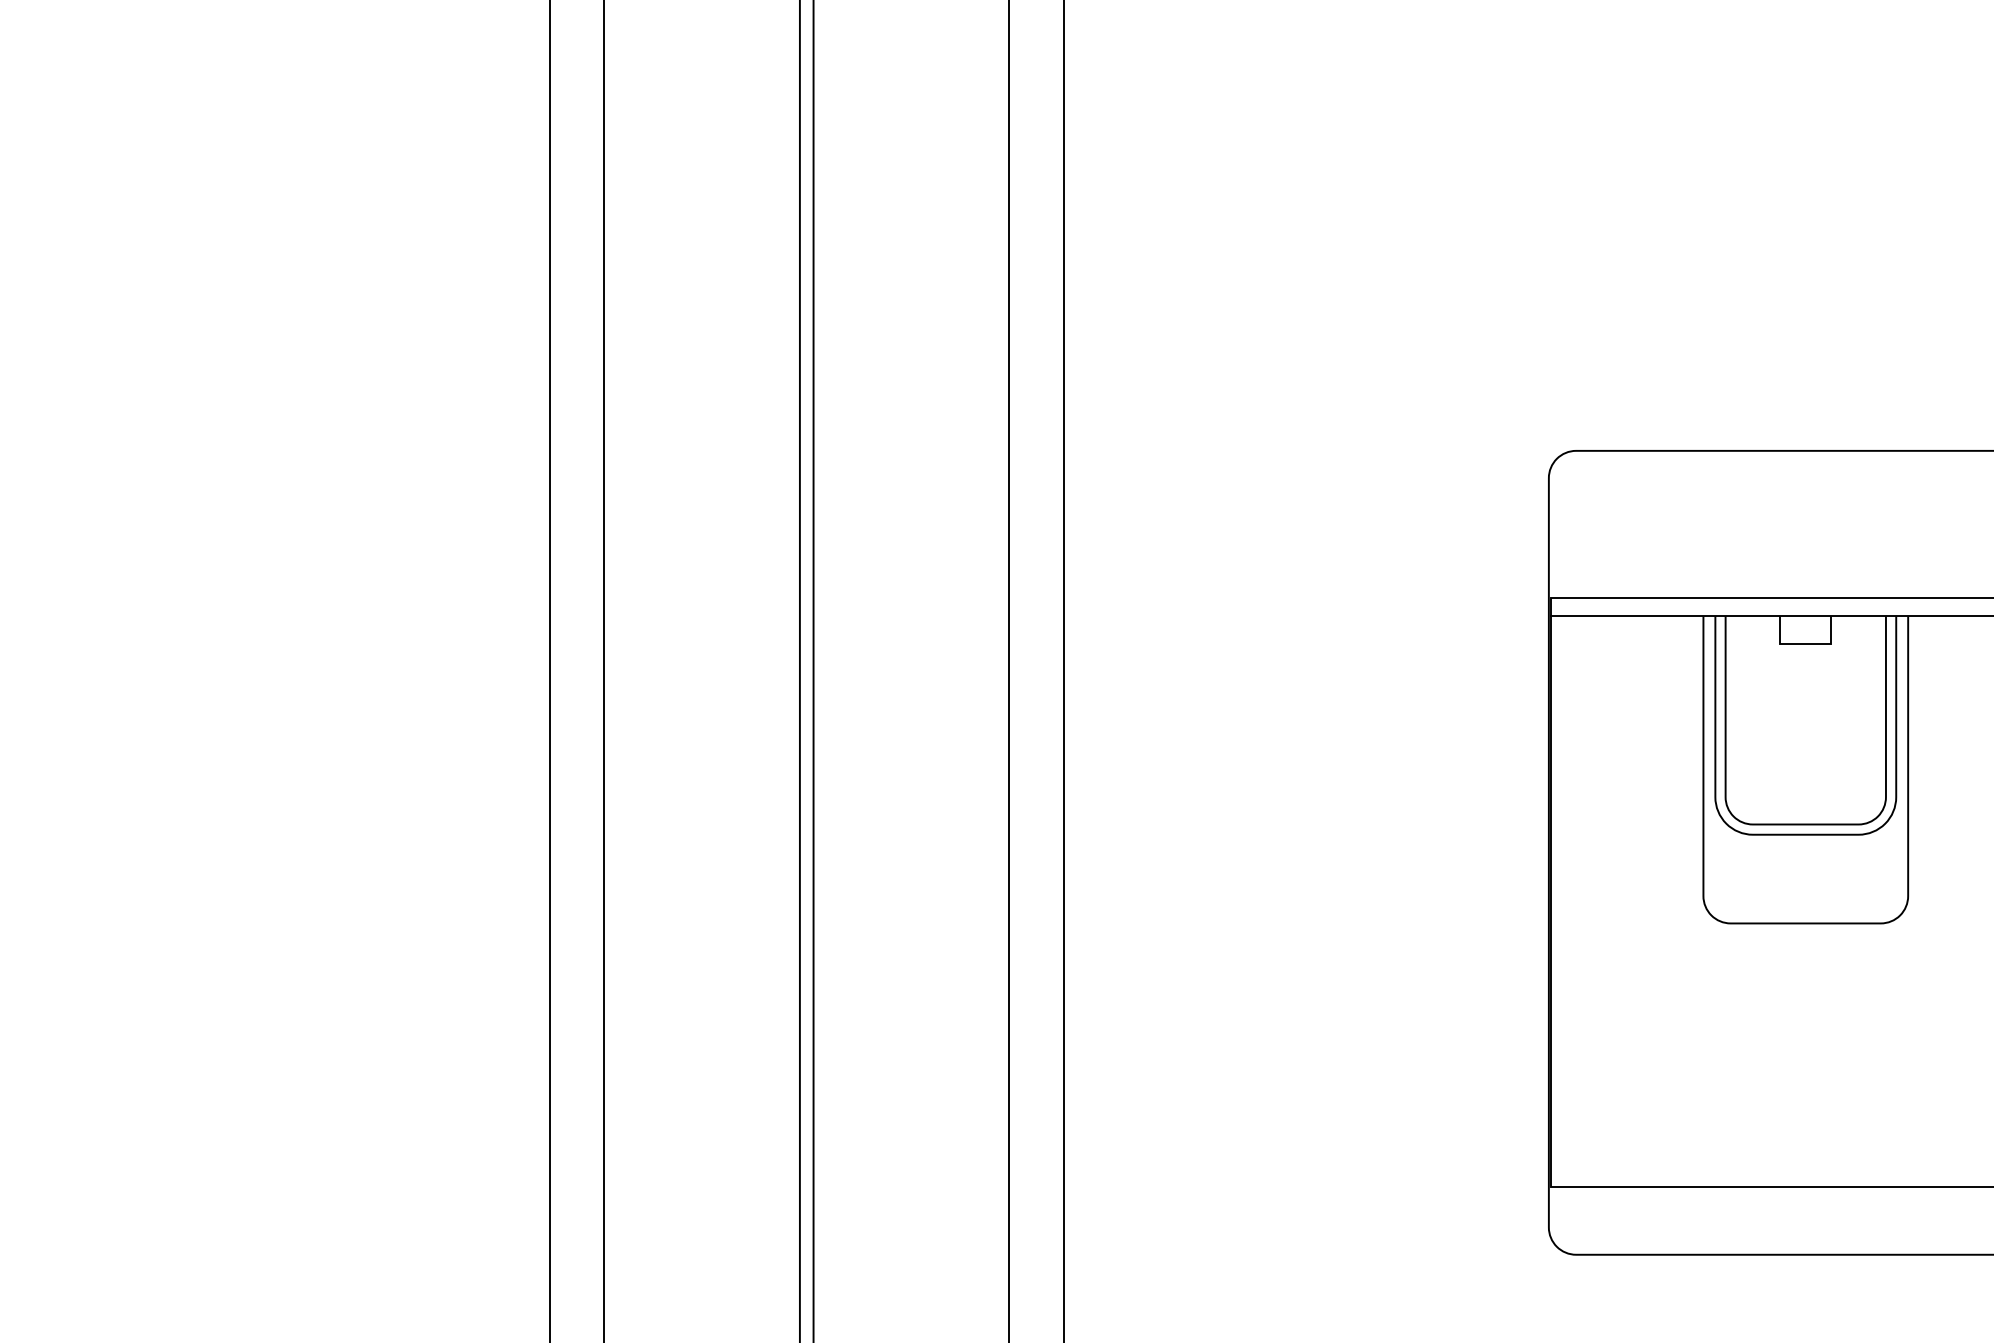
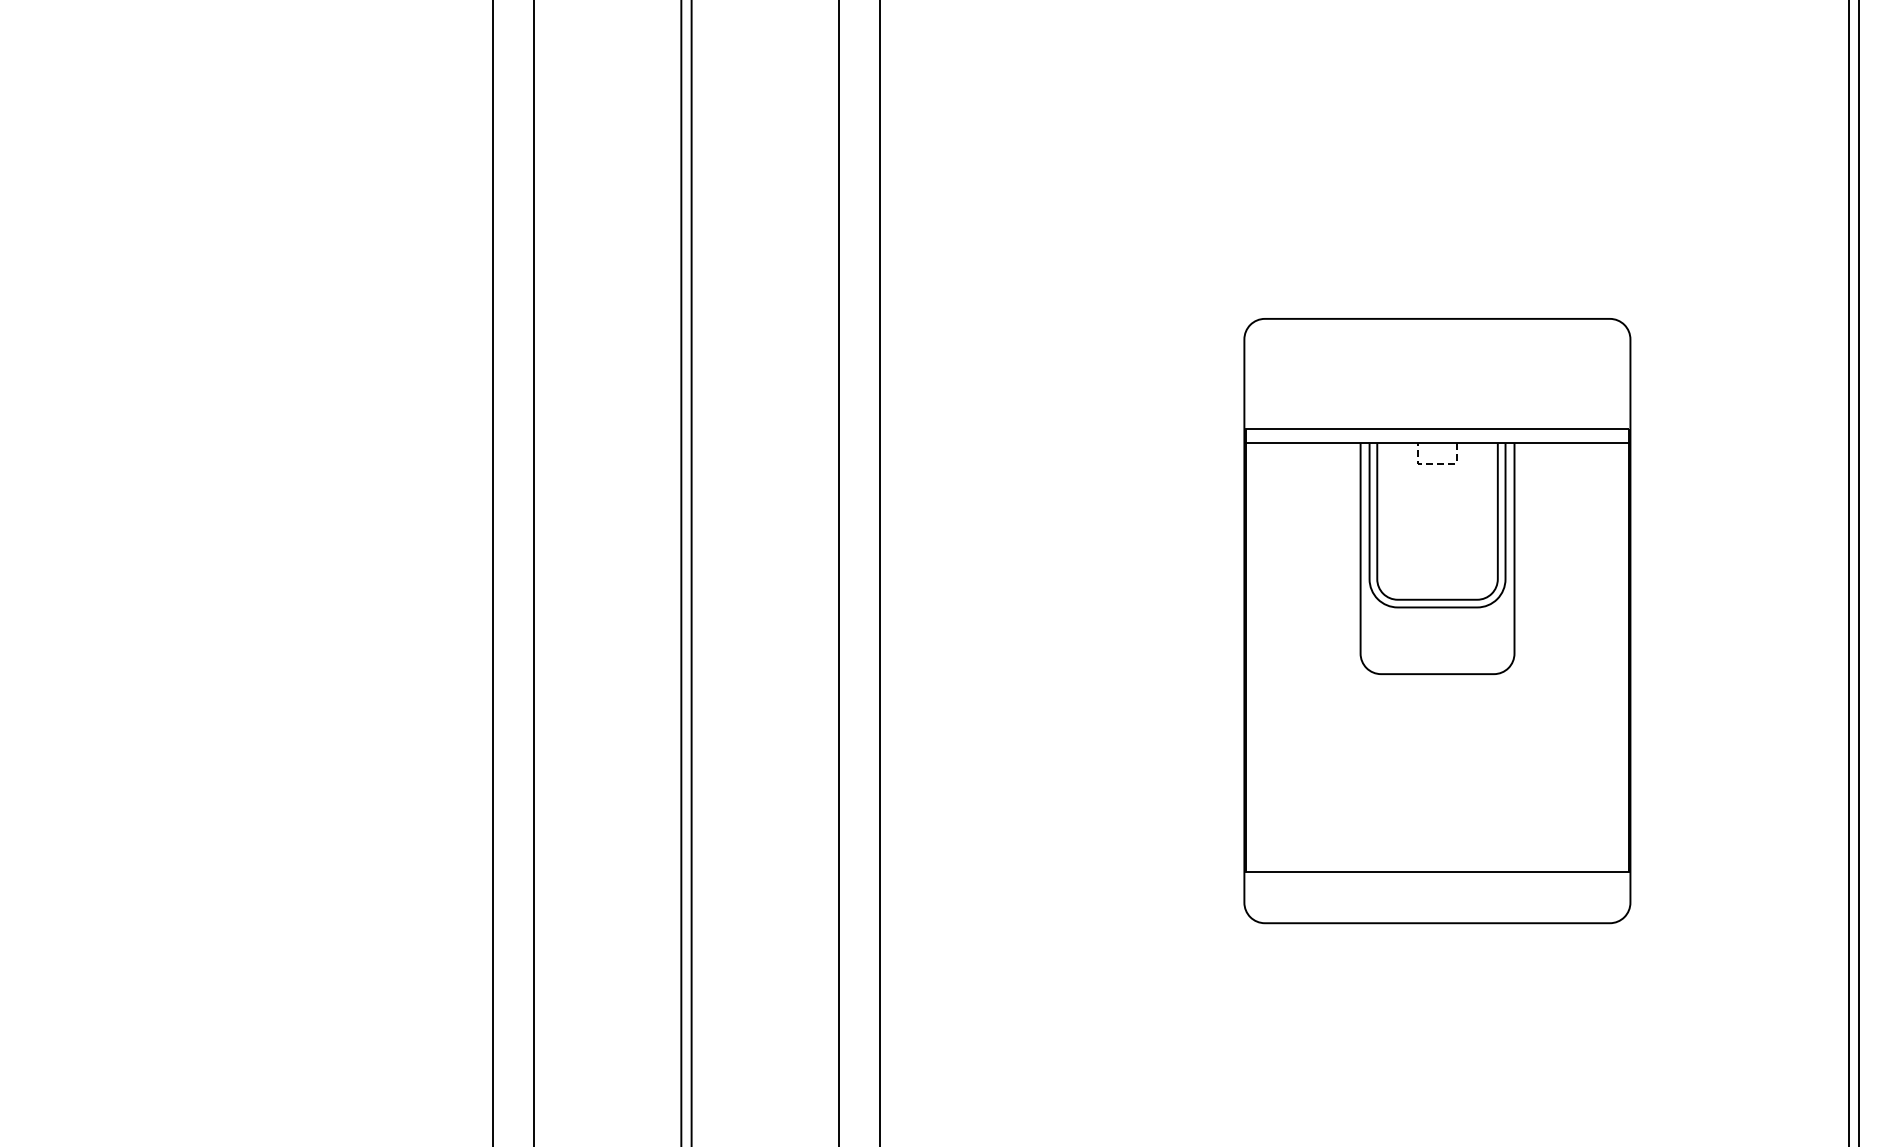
line: (1805, 643) -> (1437, 463), solid -> dashed

